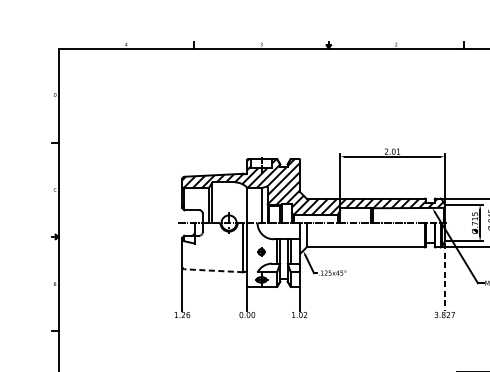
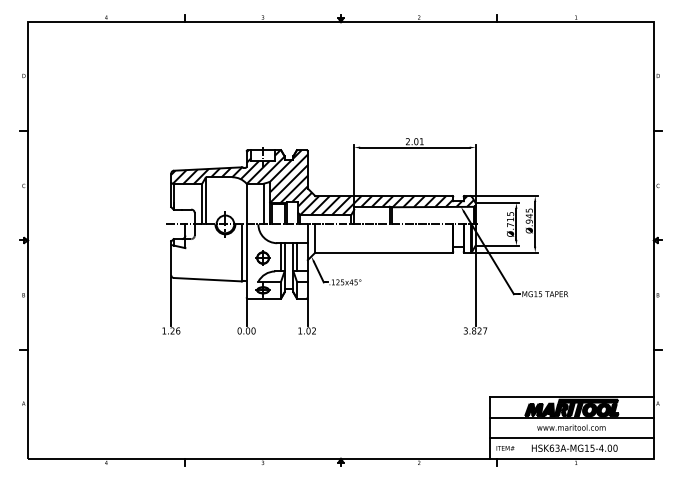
part: (261, 251) -> (262, 257), size x1.67
line: (213, 270) -> (207, 279), dashed -> solid
line: (444, 277) -> (475, 287), dashed -> solid

